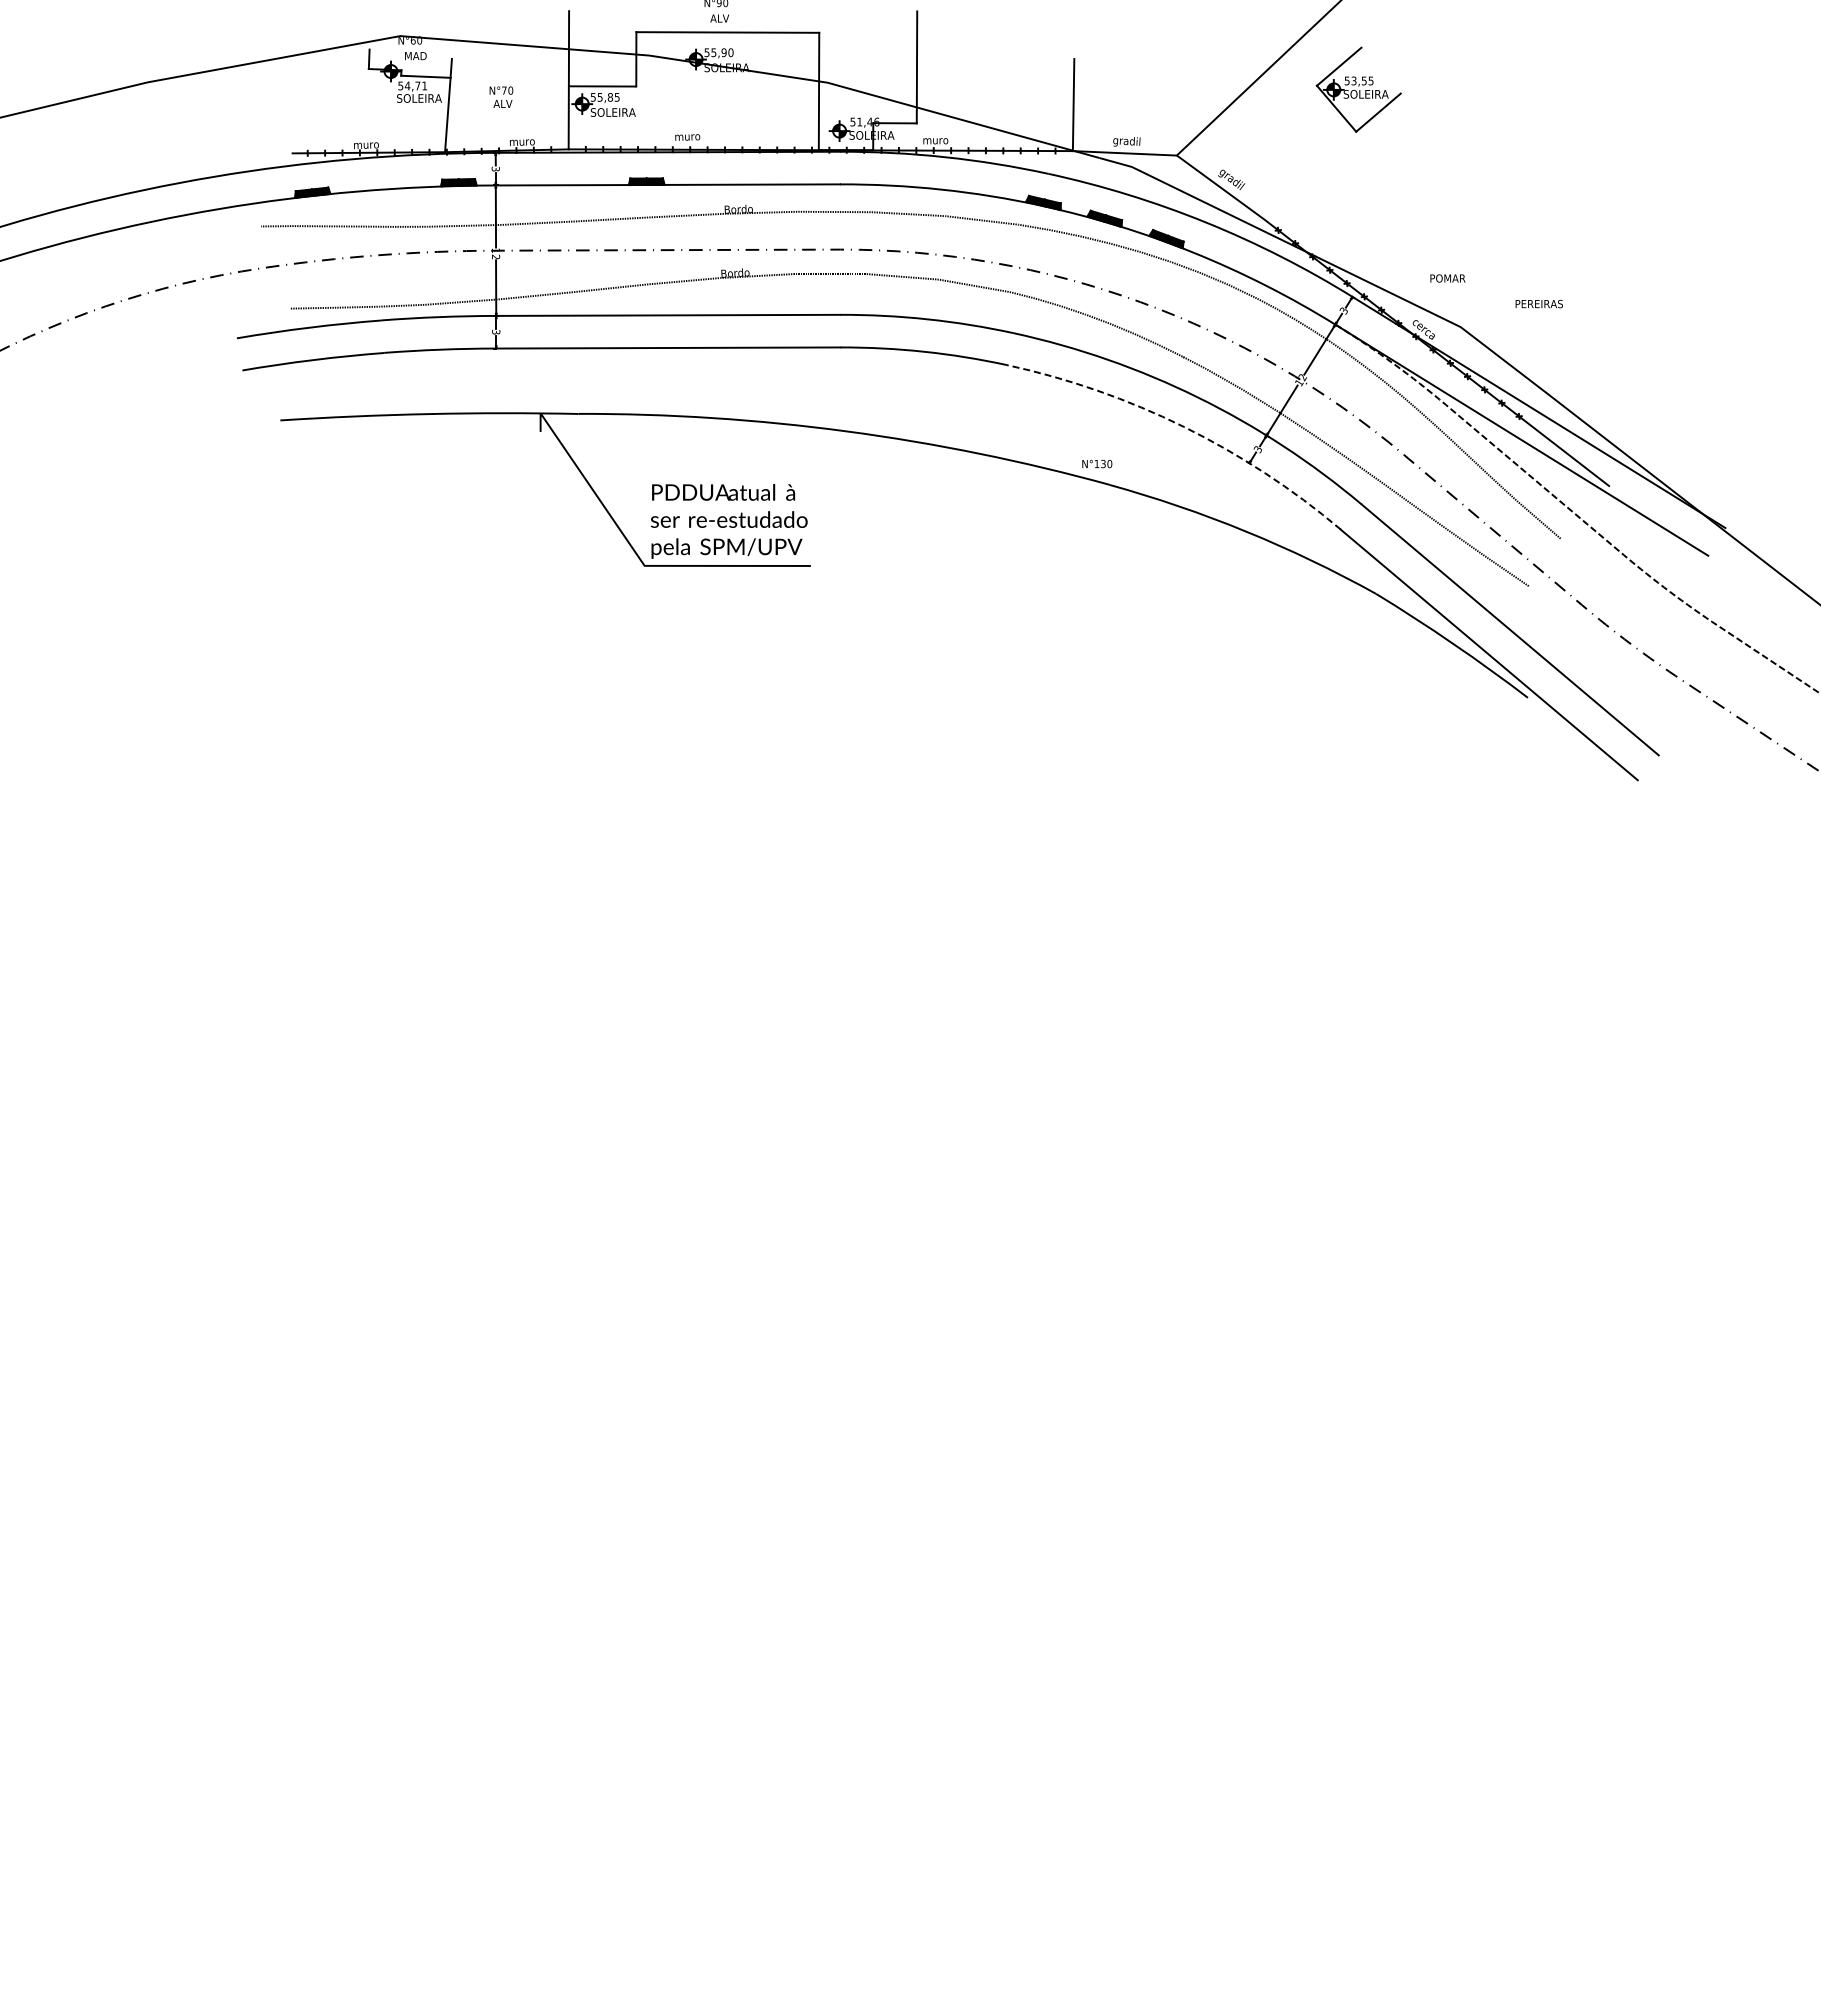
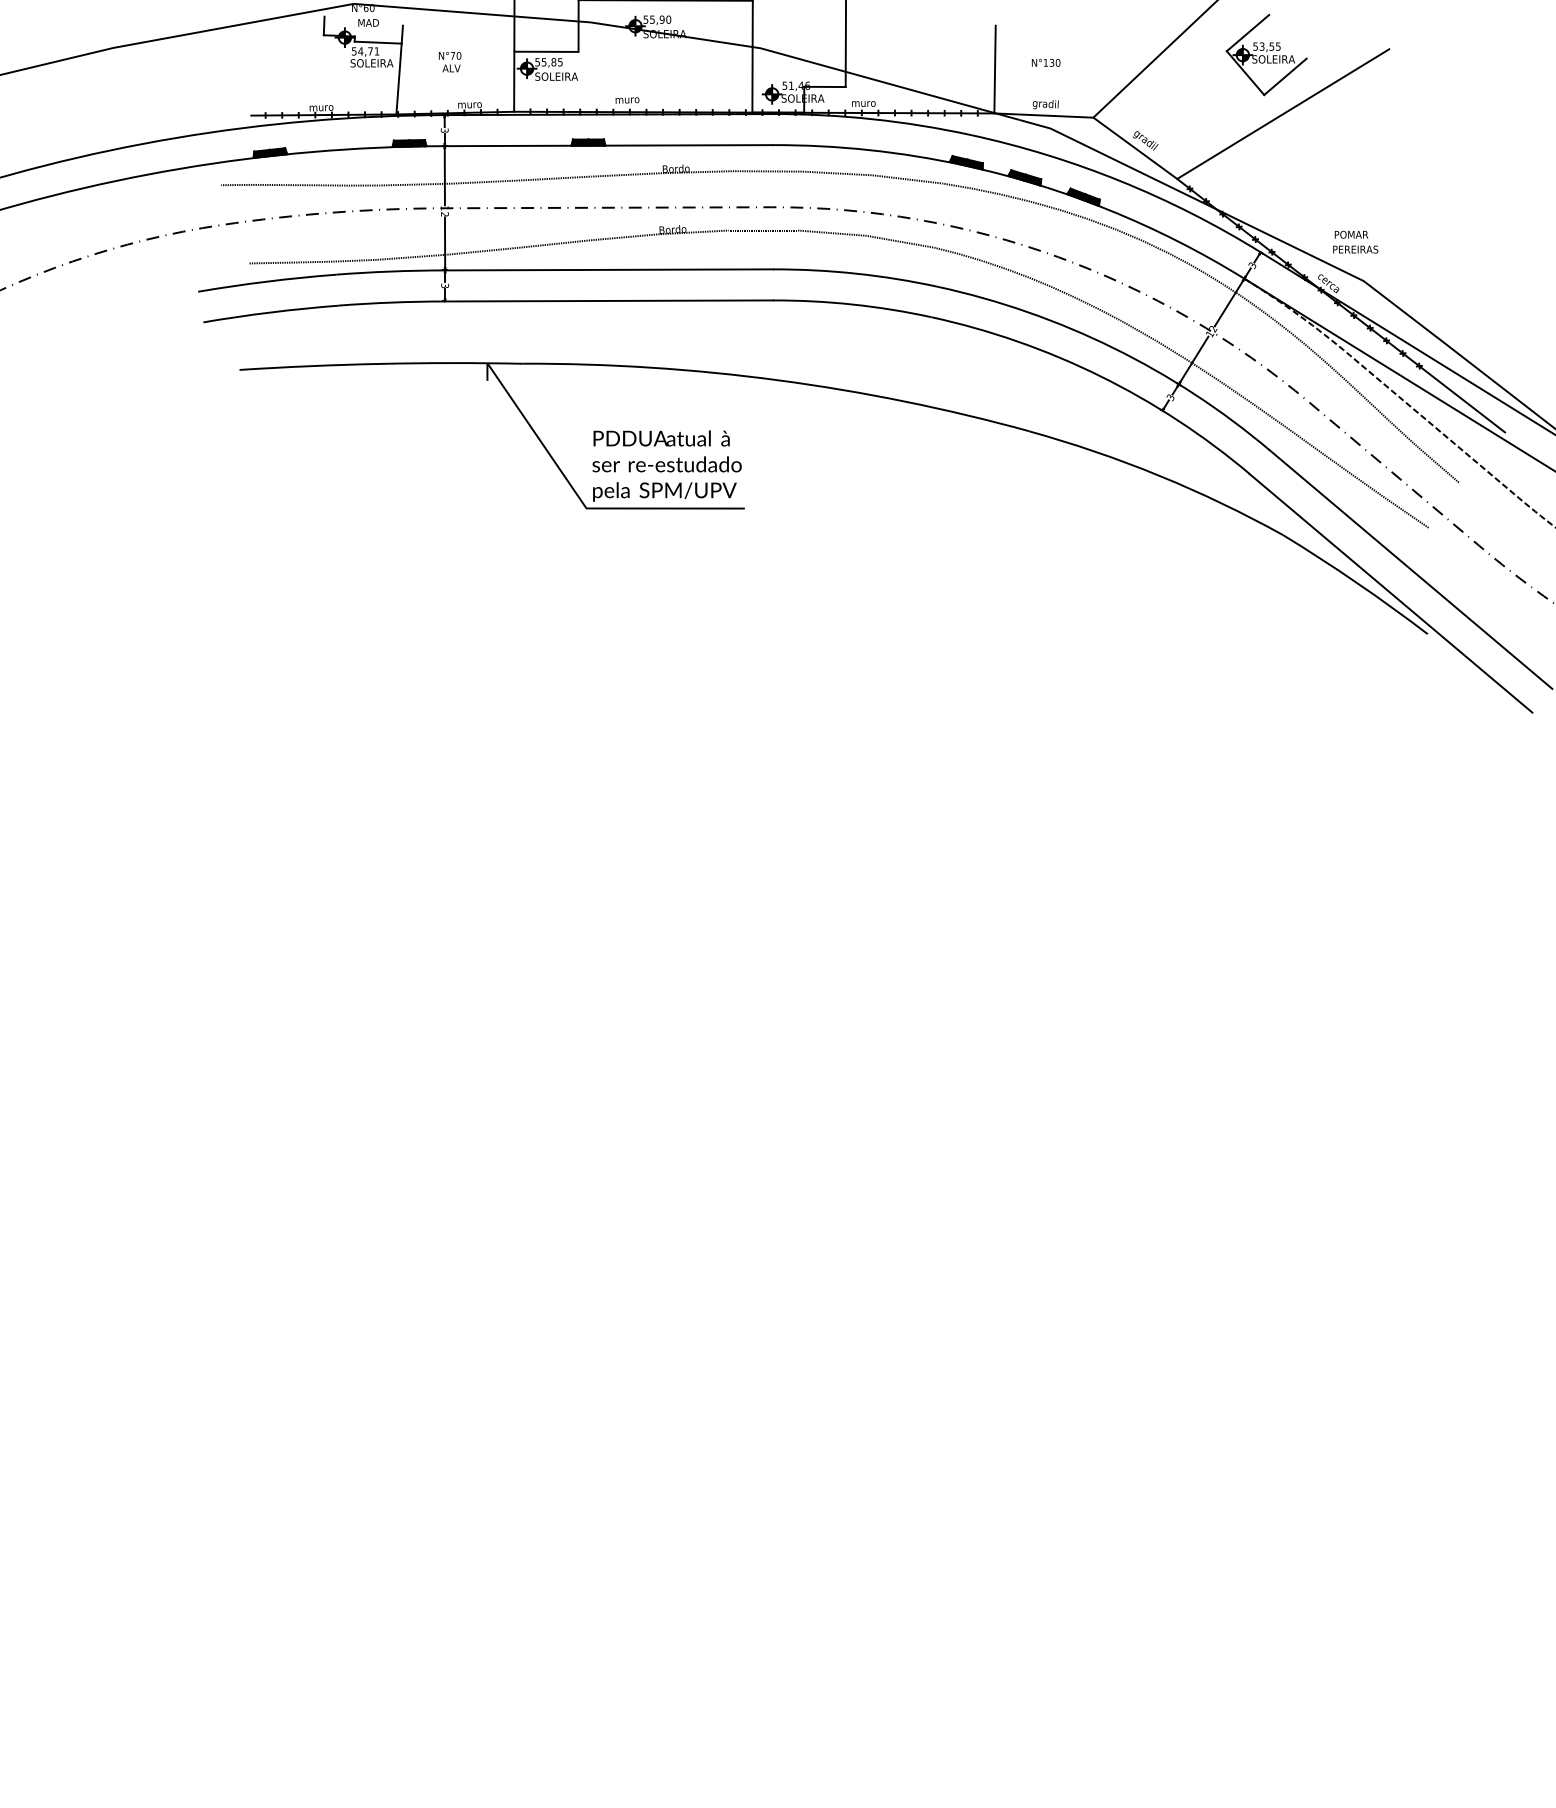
line: (1375, 151) -> (1282, 113), added
text: (1538, 303) -> (1354, 249), moved
arc: (1183, 426) -> (1099, 375), dashed -> solid
text: (1097, 463) -> (1046, 62), moved

